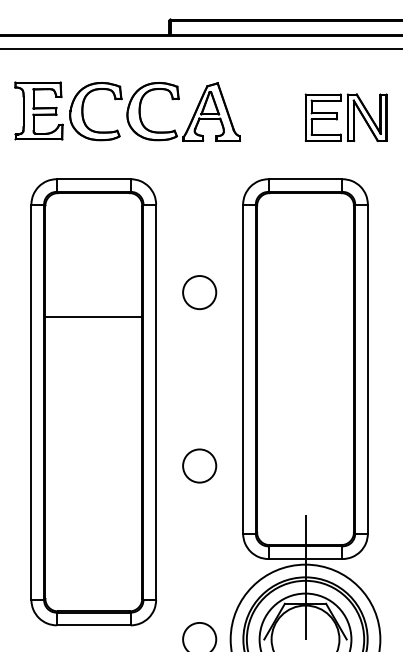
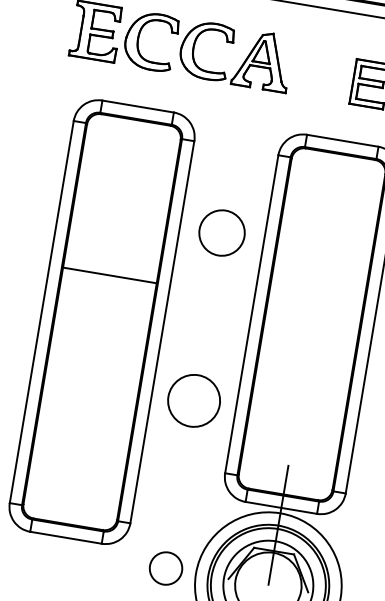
circle: (199, 292) -> (222, 233), size x1.4
line: (93, 316) -> (109, 274), moved
circle: (199, 465) -> (194, 400), size x1.6

